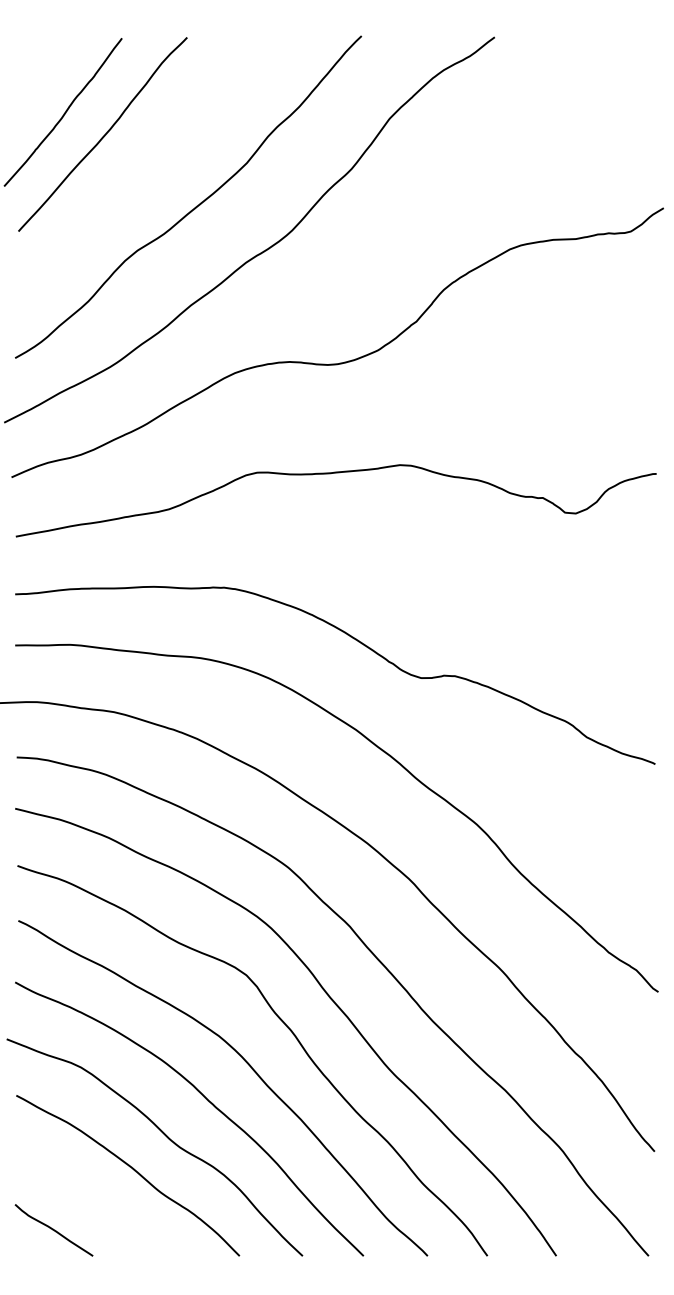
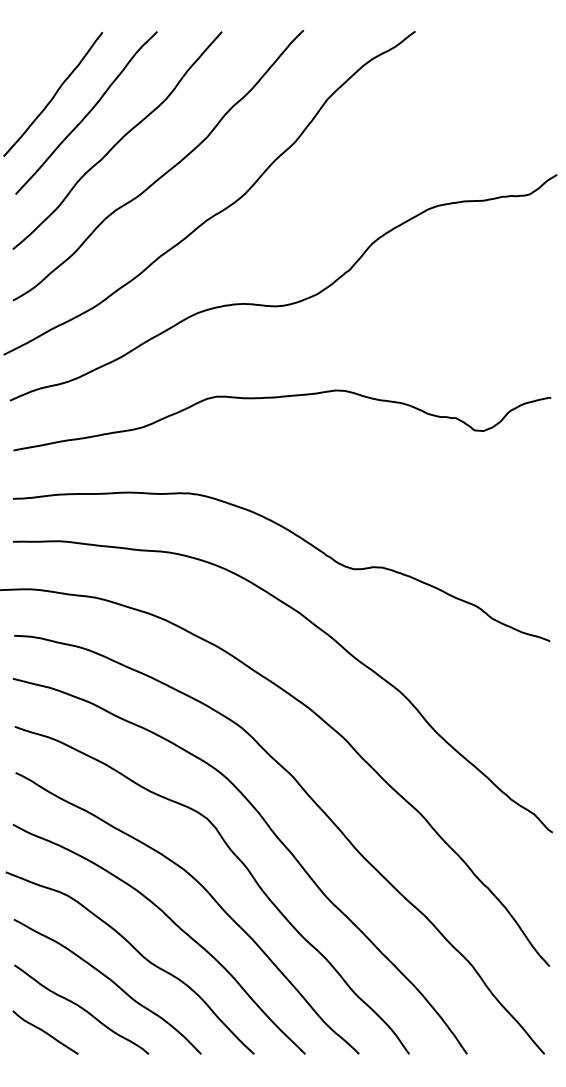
curve: (139, 168) -> (117, 141), added
curve: (96, 1201) -> (81, 1008), added

